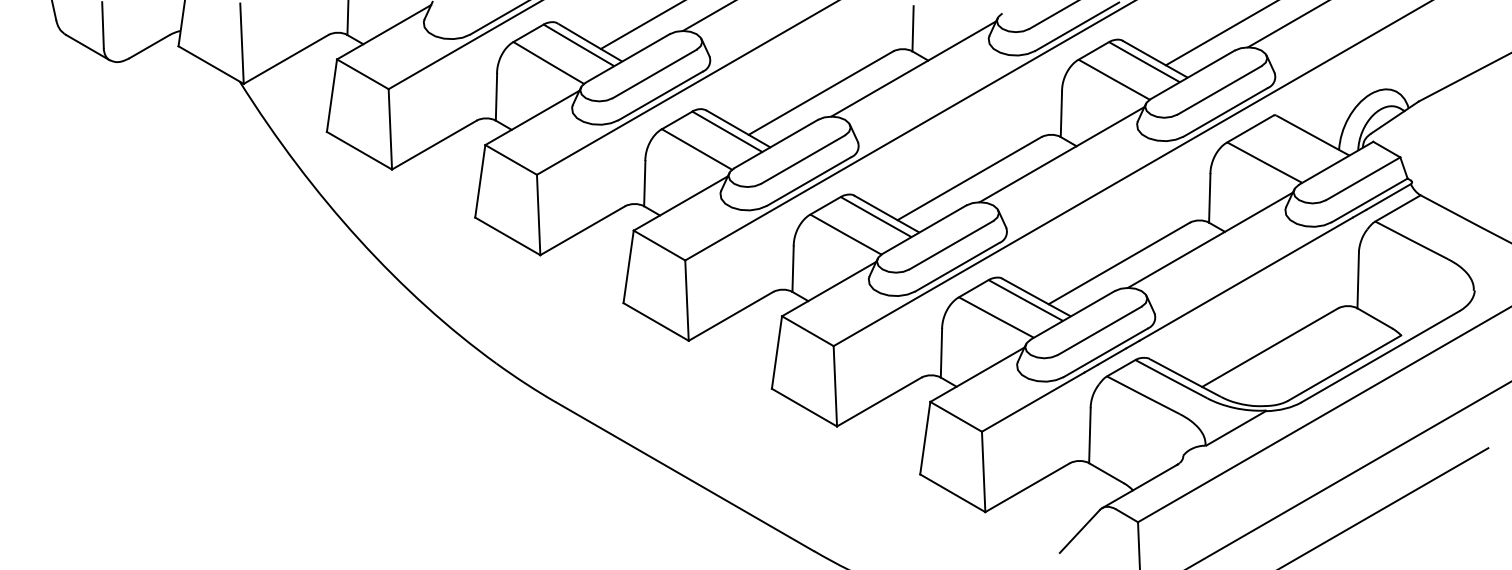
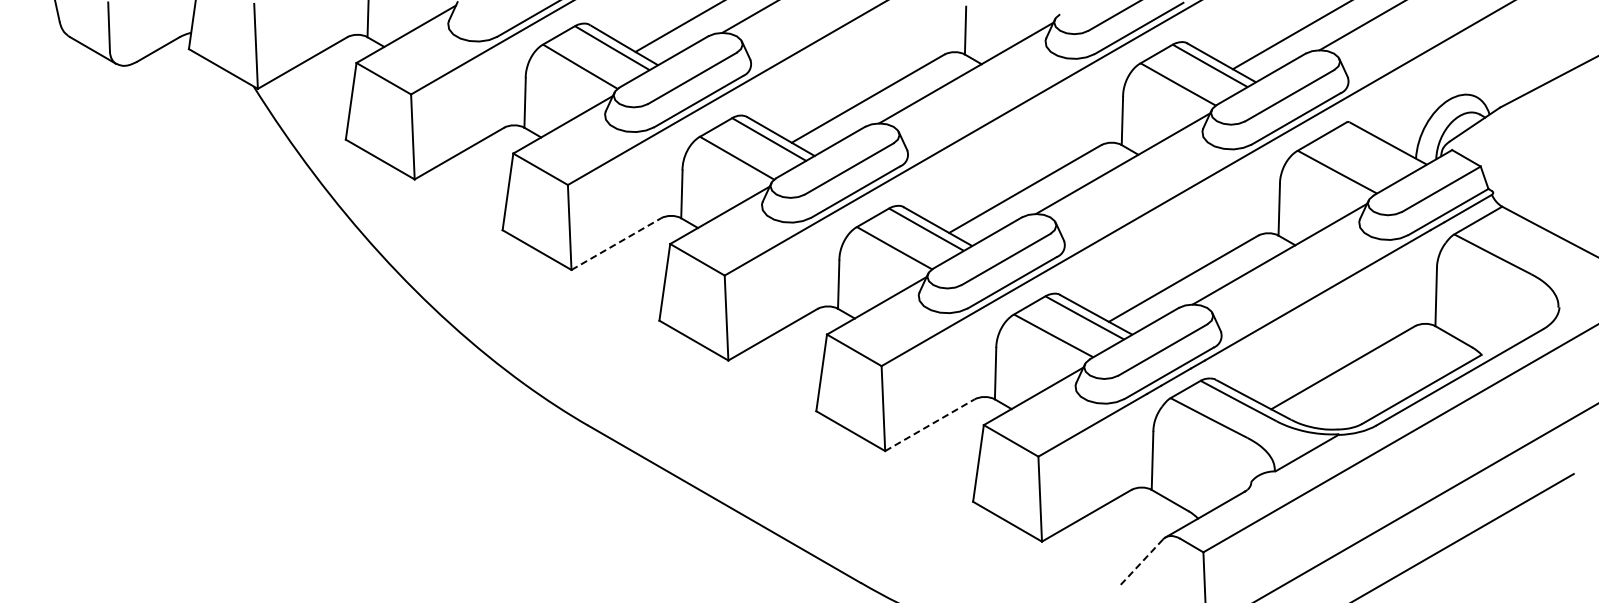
line: (582, 231) -> (616, 244), solid -> dashed
line: (878, 402) -> (929, 425), solid -> dashed
line: (1079, 531) -> (1141, 562), solid -> dashed

